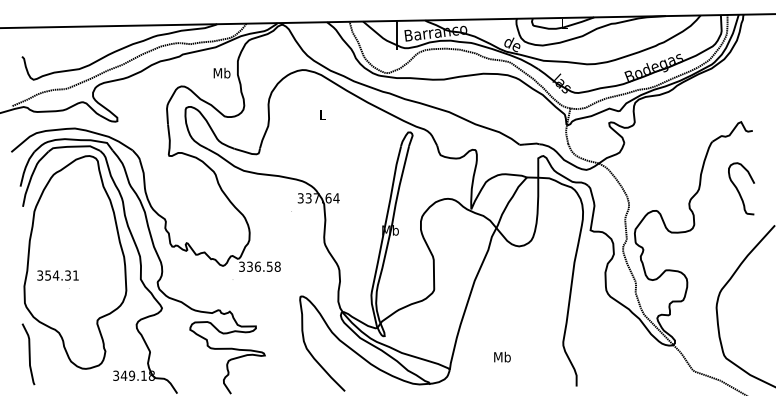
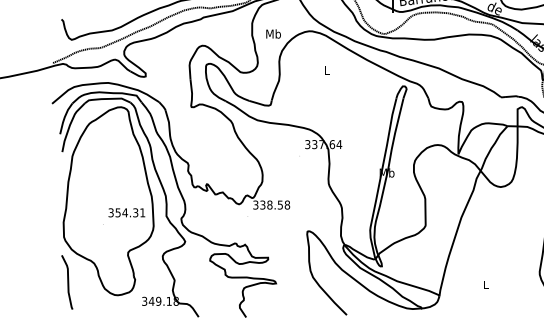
text: (221, 73) -> (273, 34), moved
text: (257, 266) -> (269, 204), 336.58 -> 338.58
text: (57, 275) -> (126, 212), moved
text: (502, 356) -> (486, 284), Mb -> L

